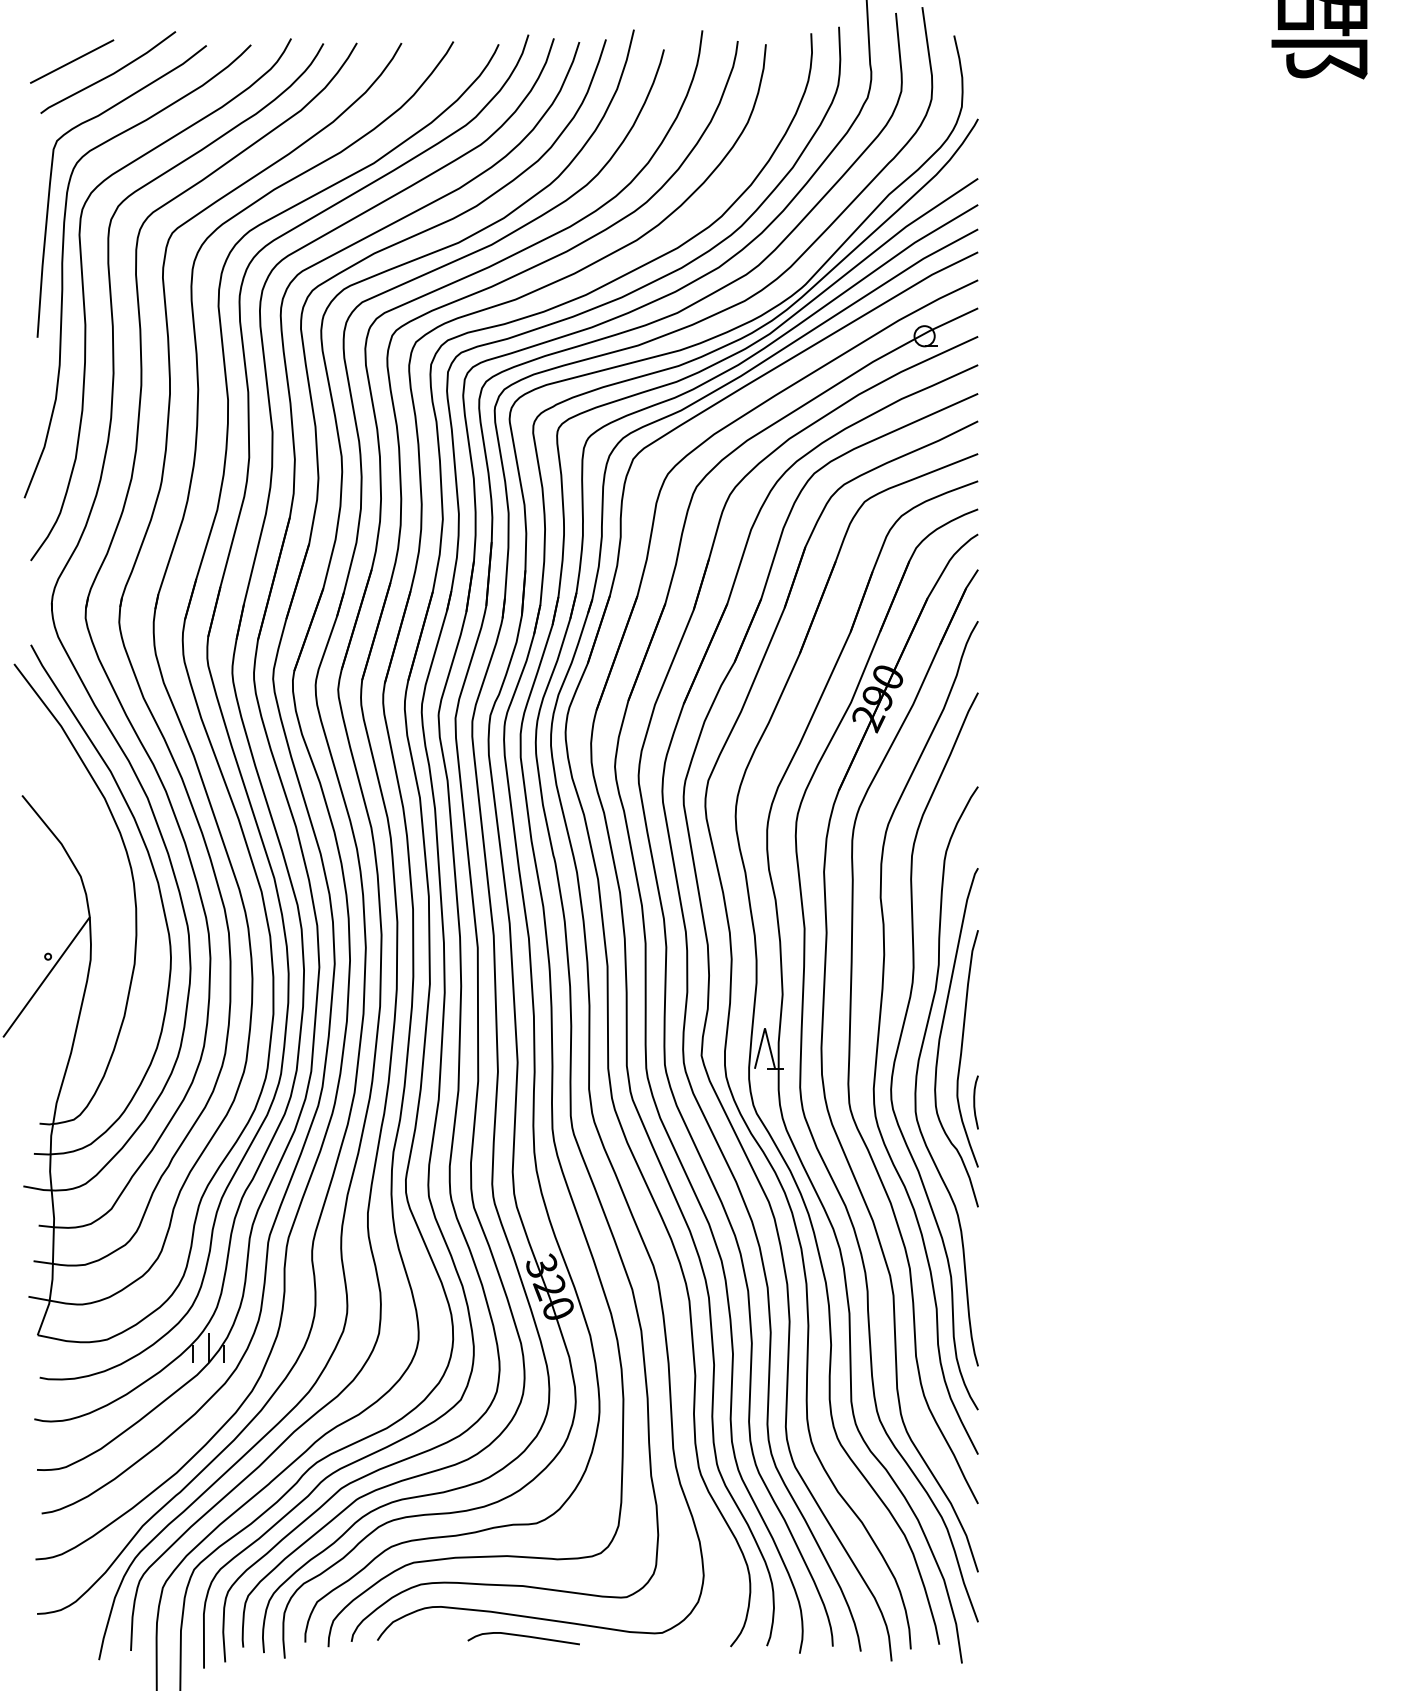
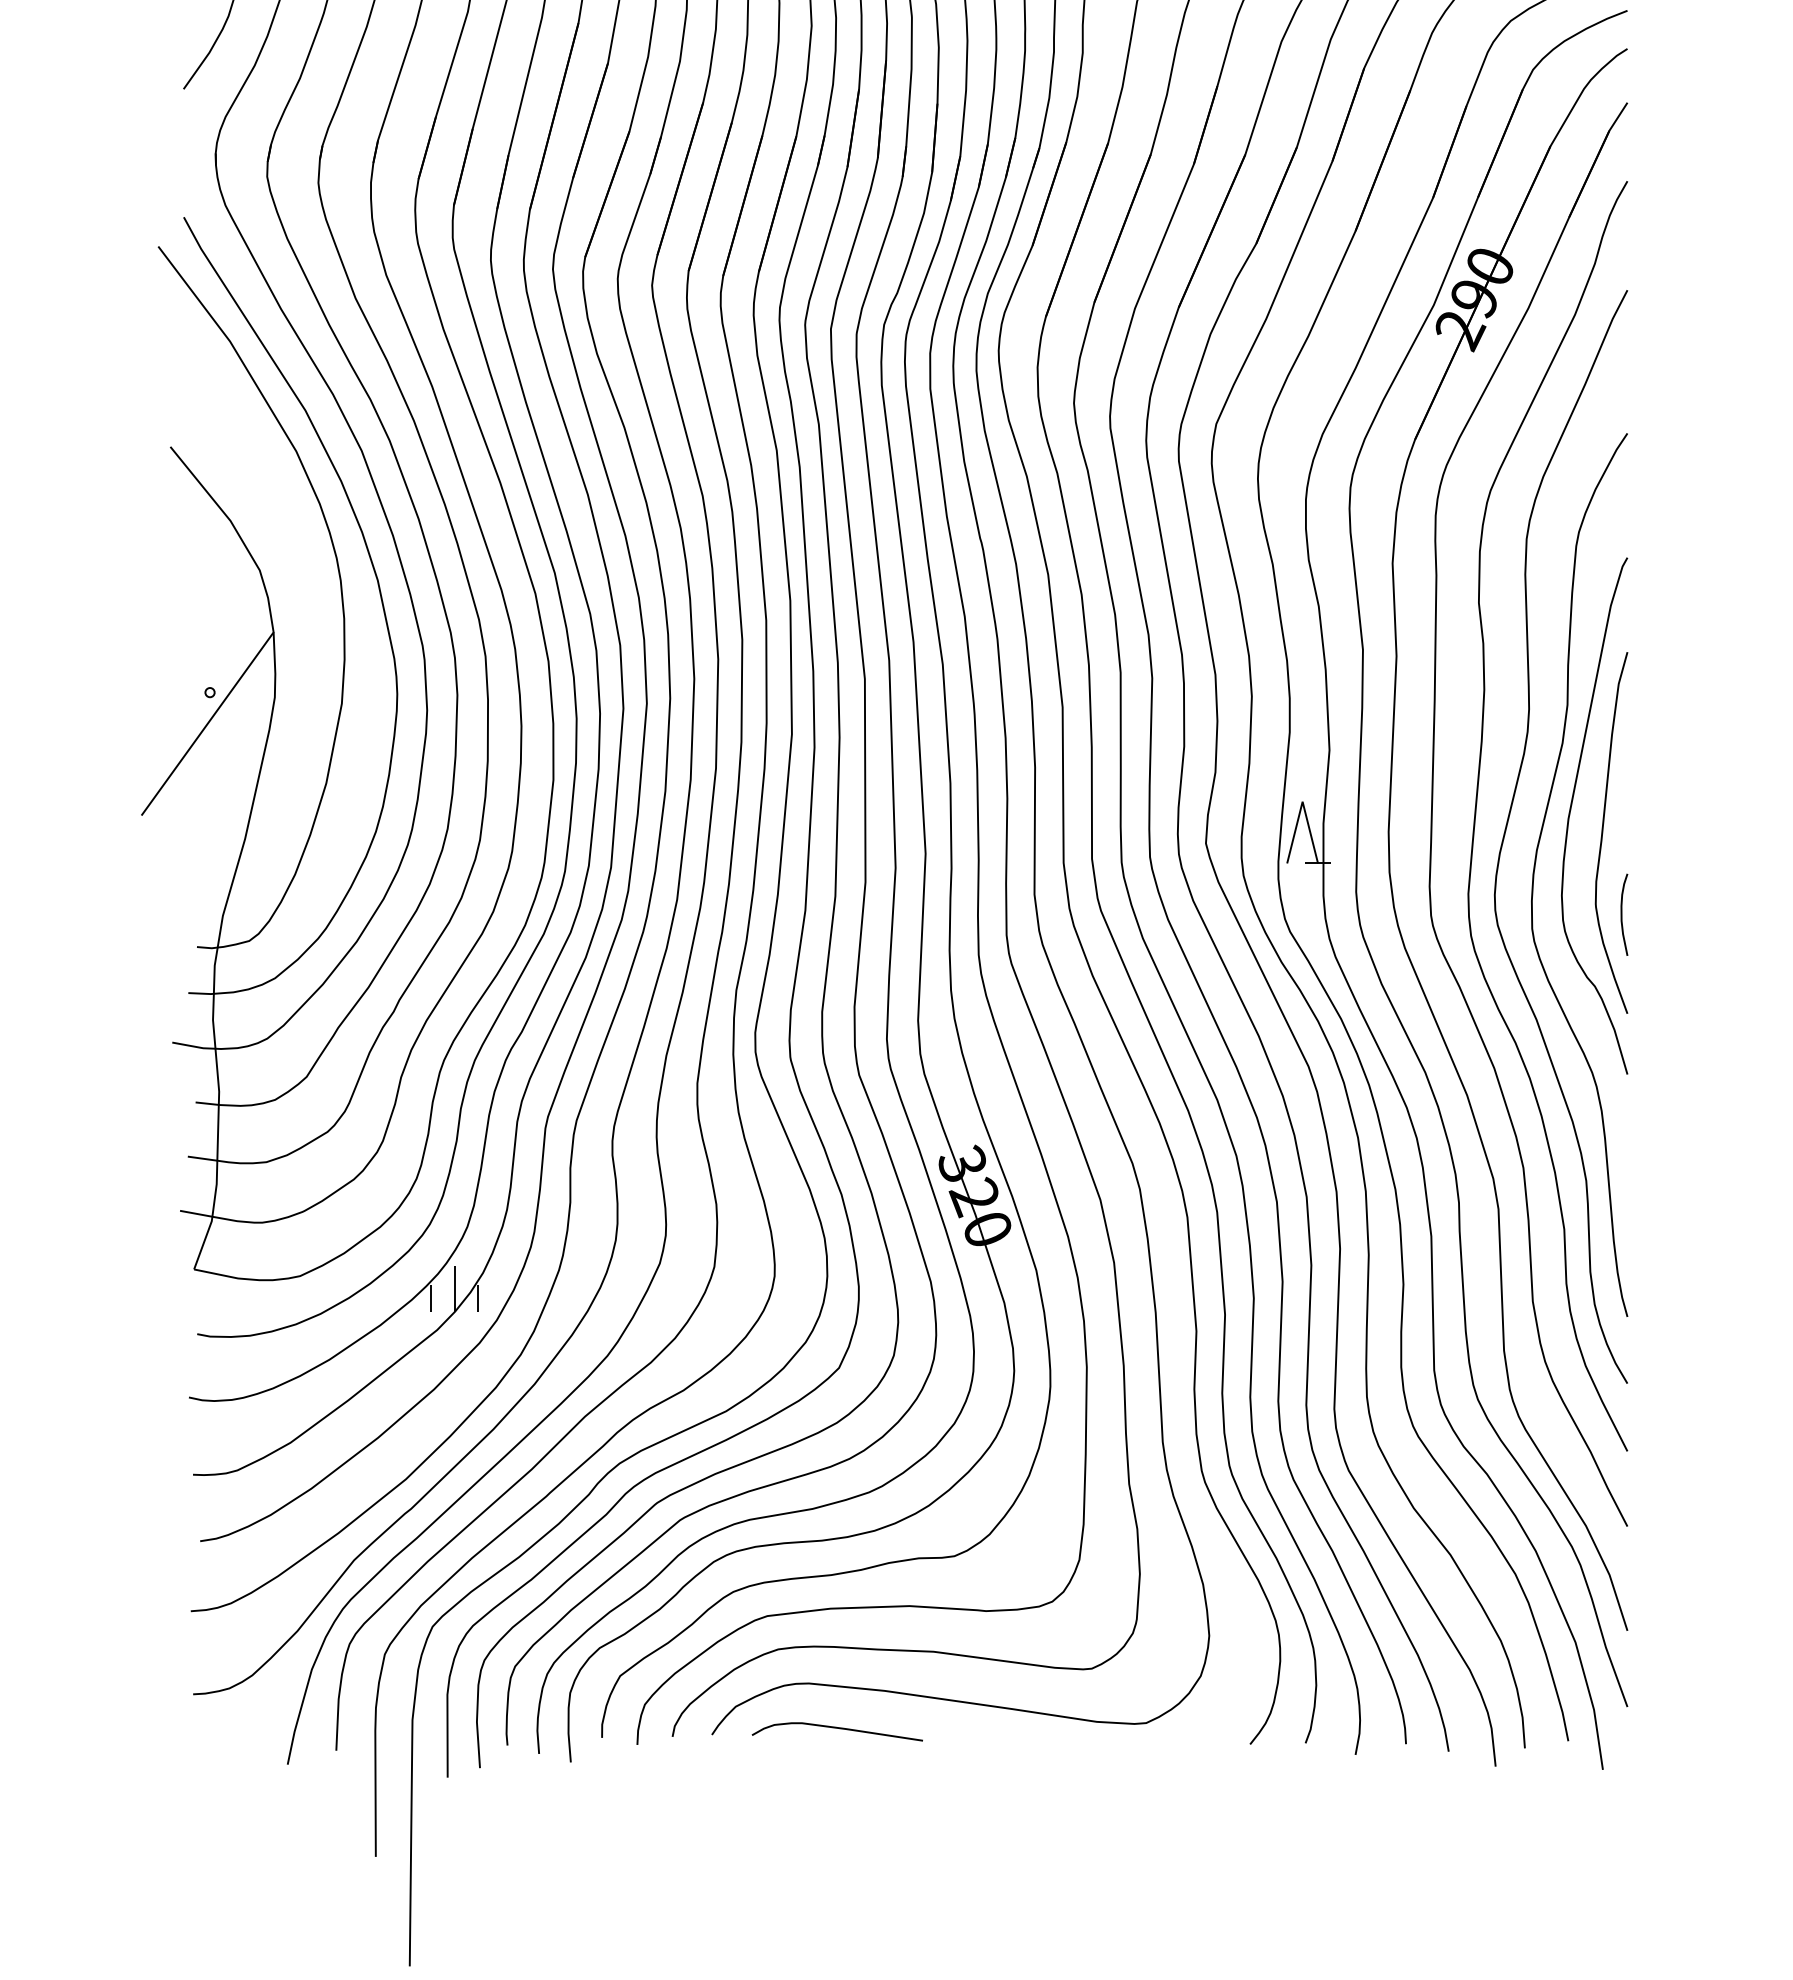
curve: (523, 1636) -> (836, 1728), moved

